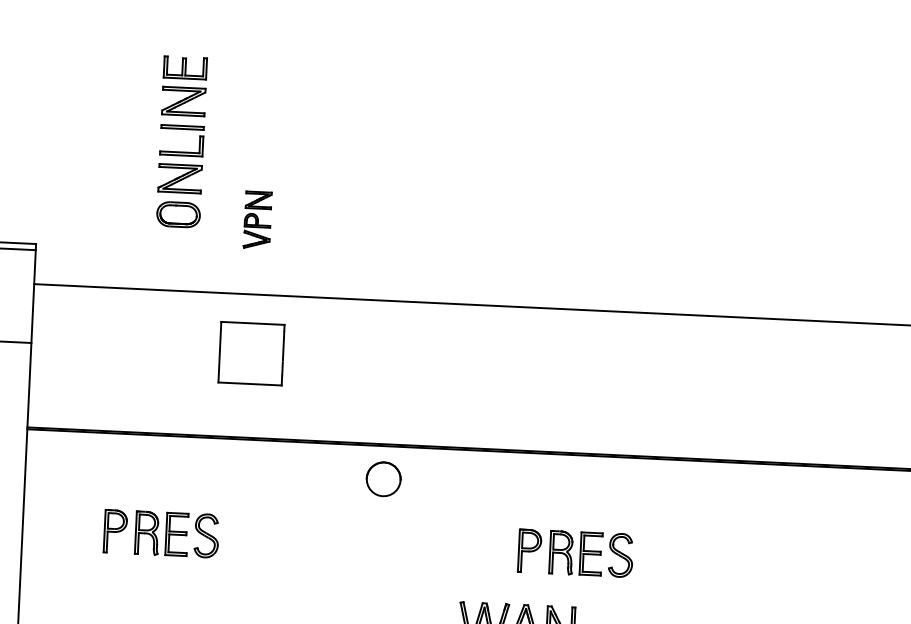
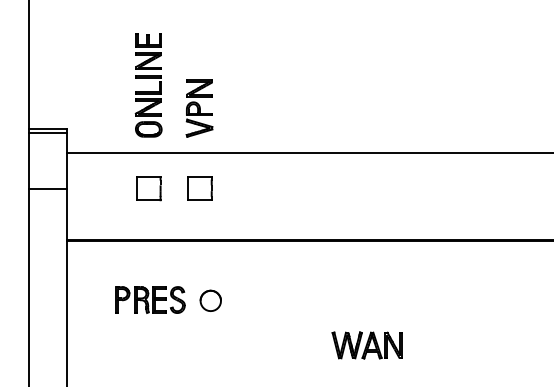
part: (181, 141) -> (148, 85), moved
part: (257, 220) -> (199, 108), size x1.67
part: (166, 348) -> (148, 188), added
part: (251, 352) -> (199, 188), size x0.62
part: (383, 478) -> (210, 300), moved
part: (575, 552) -> (400, 299), removed

